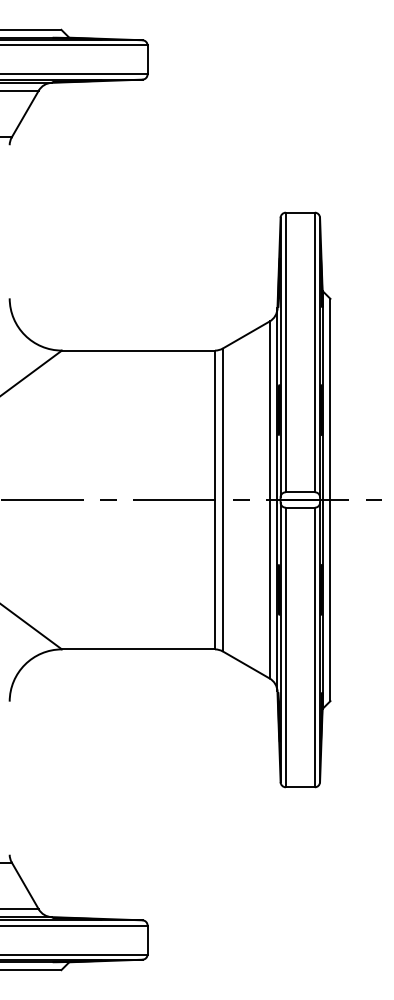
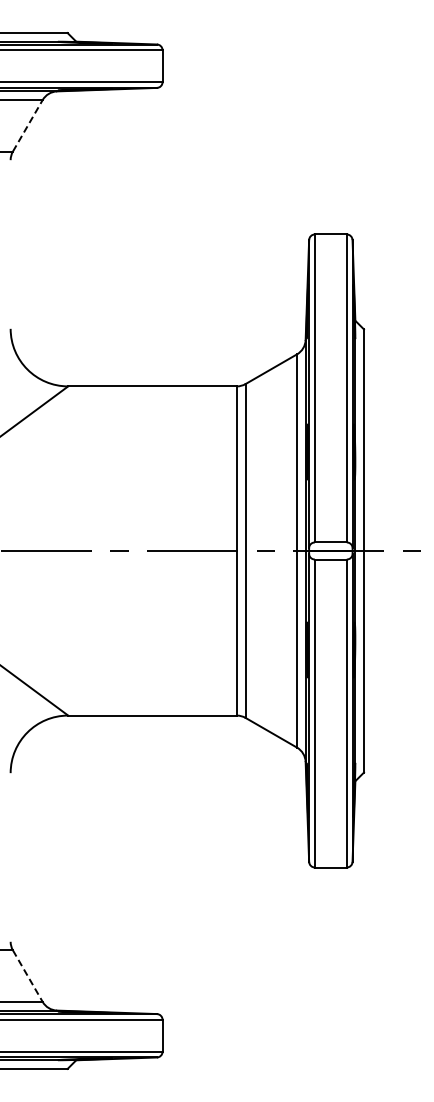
line: (24, 113) -> (27, 125), solid -> dashed
line: (24, 886) -> (27, 976), solid -> dashed

